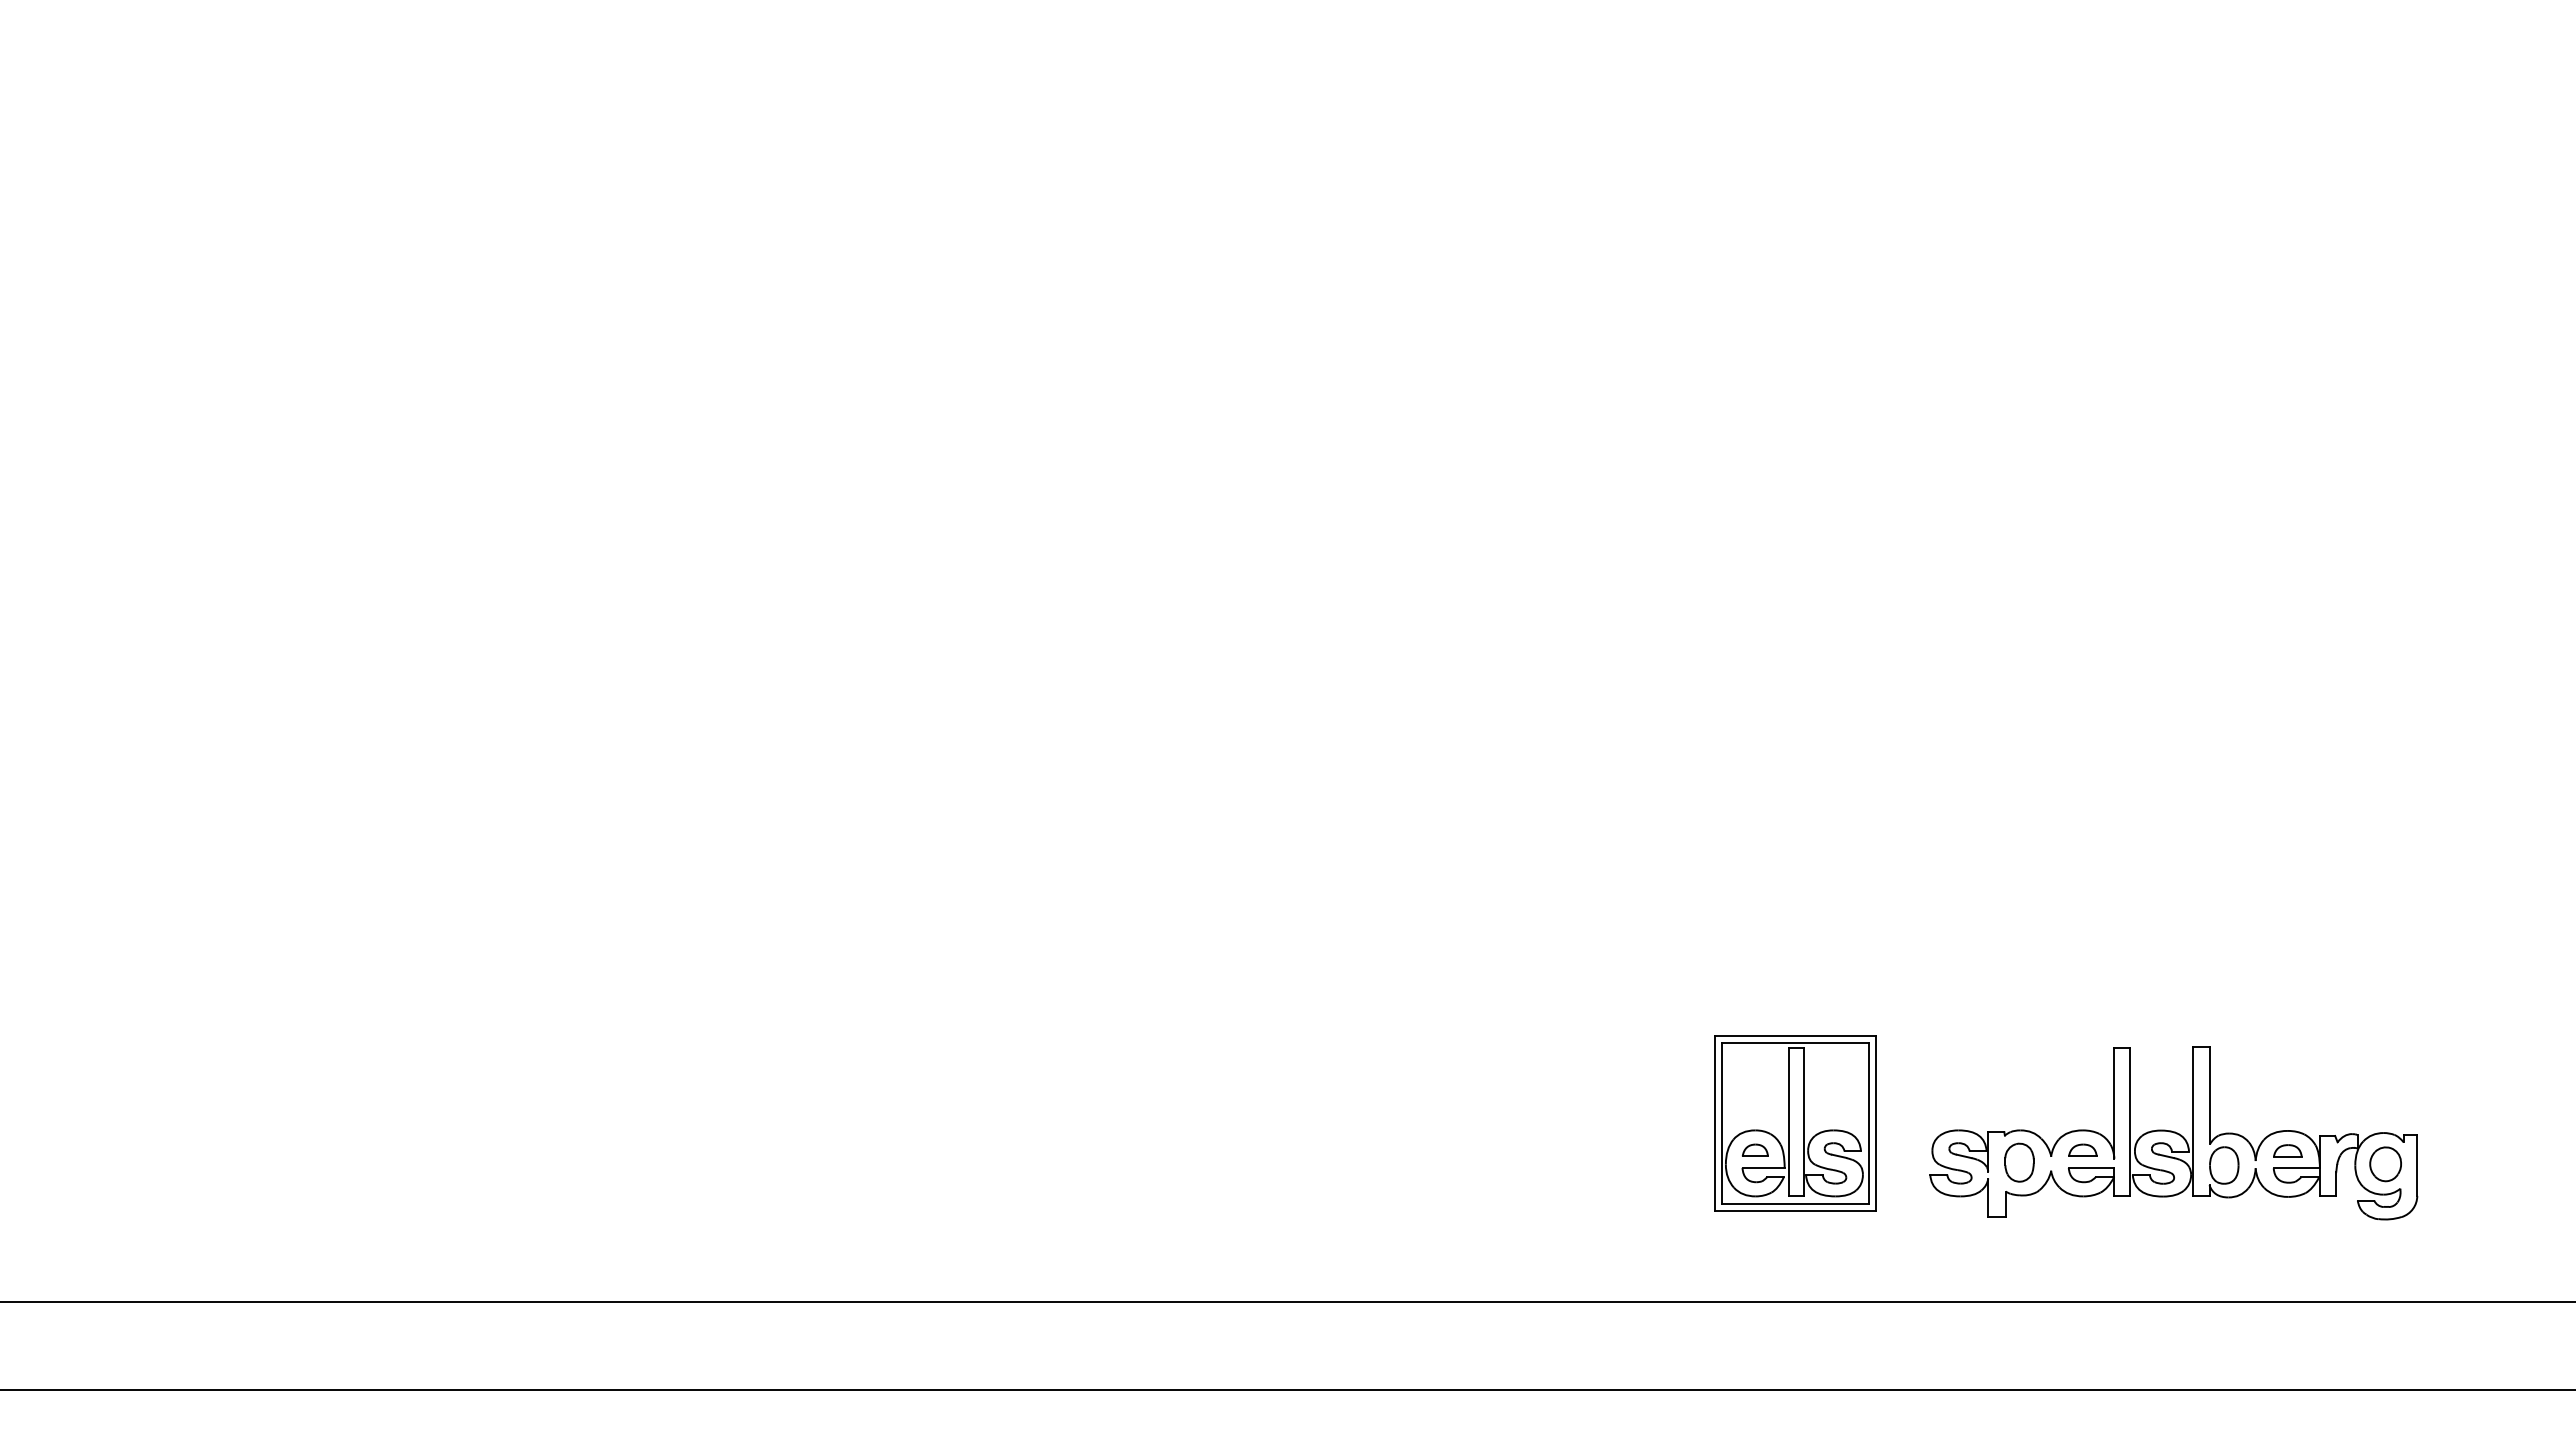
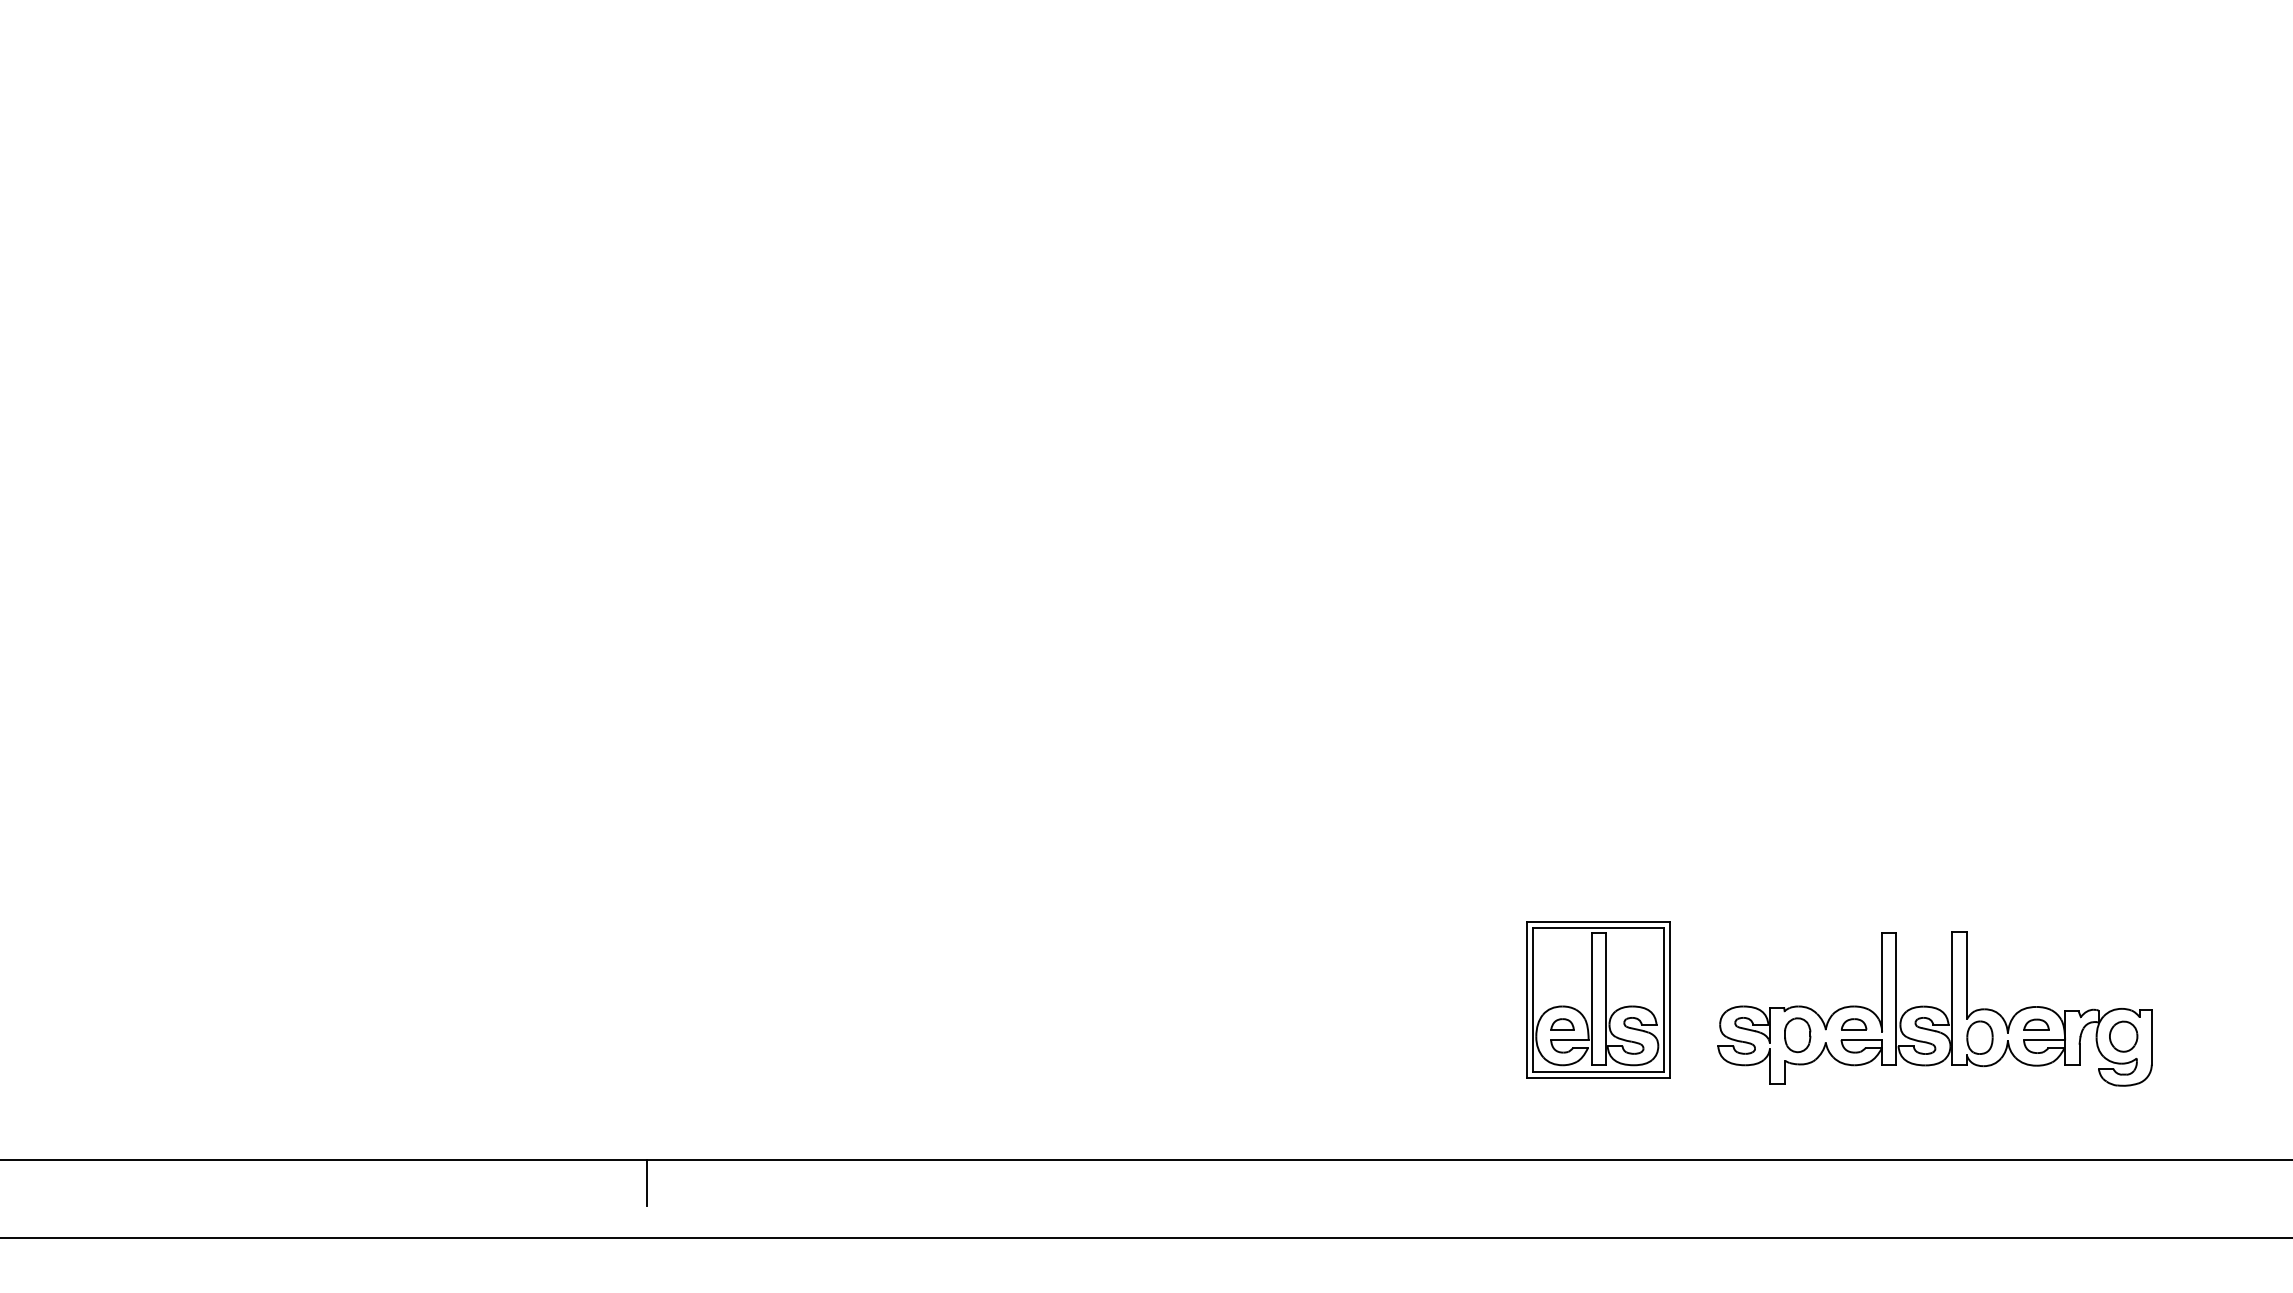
line: (727, 1328) -> (647, 1182), added

